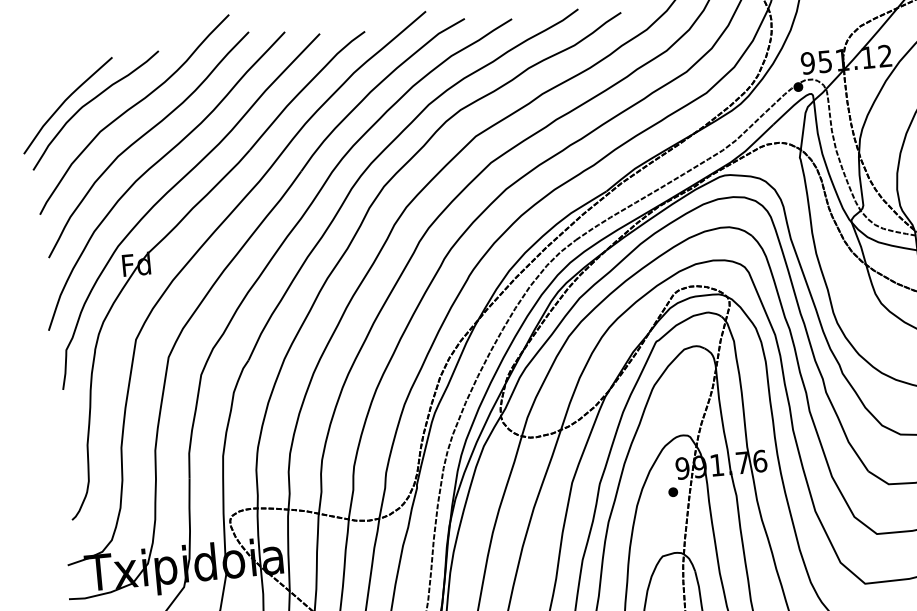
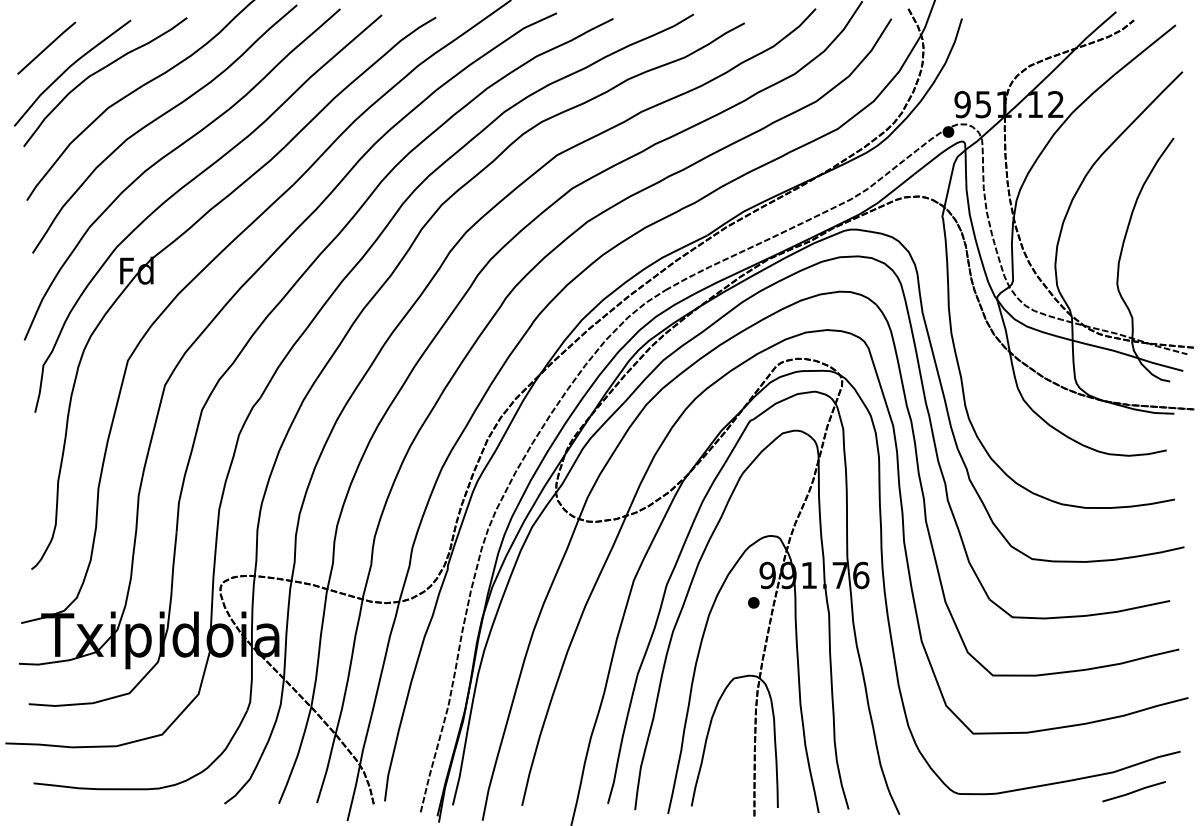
line: (44, 86) -> (46, 47), added

